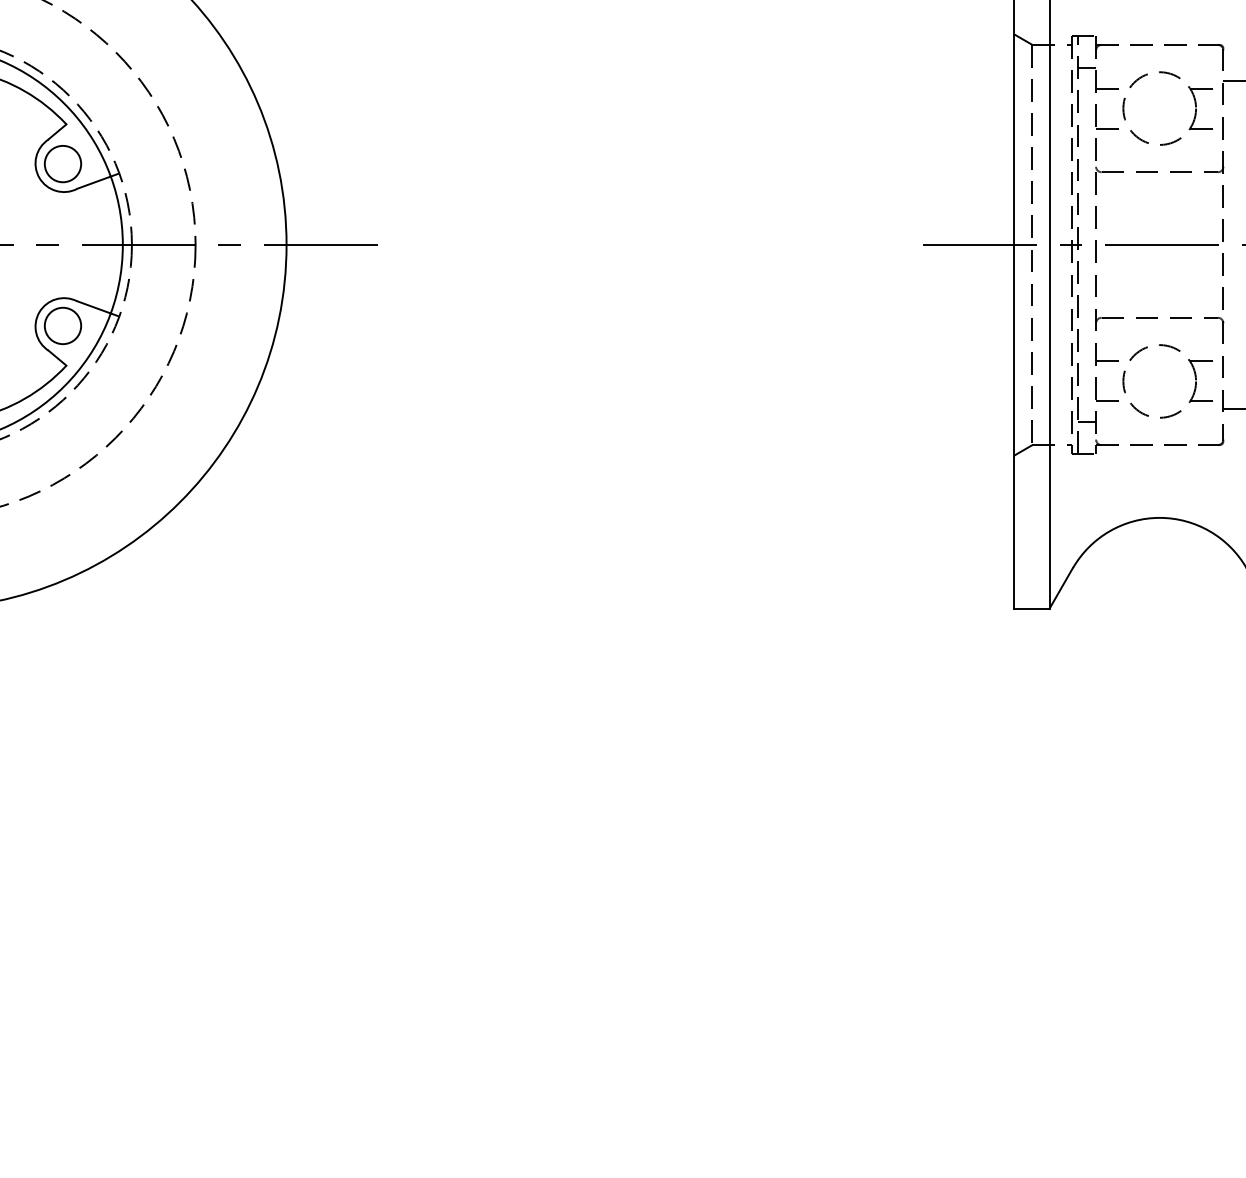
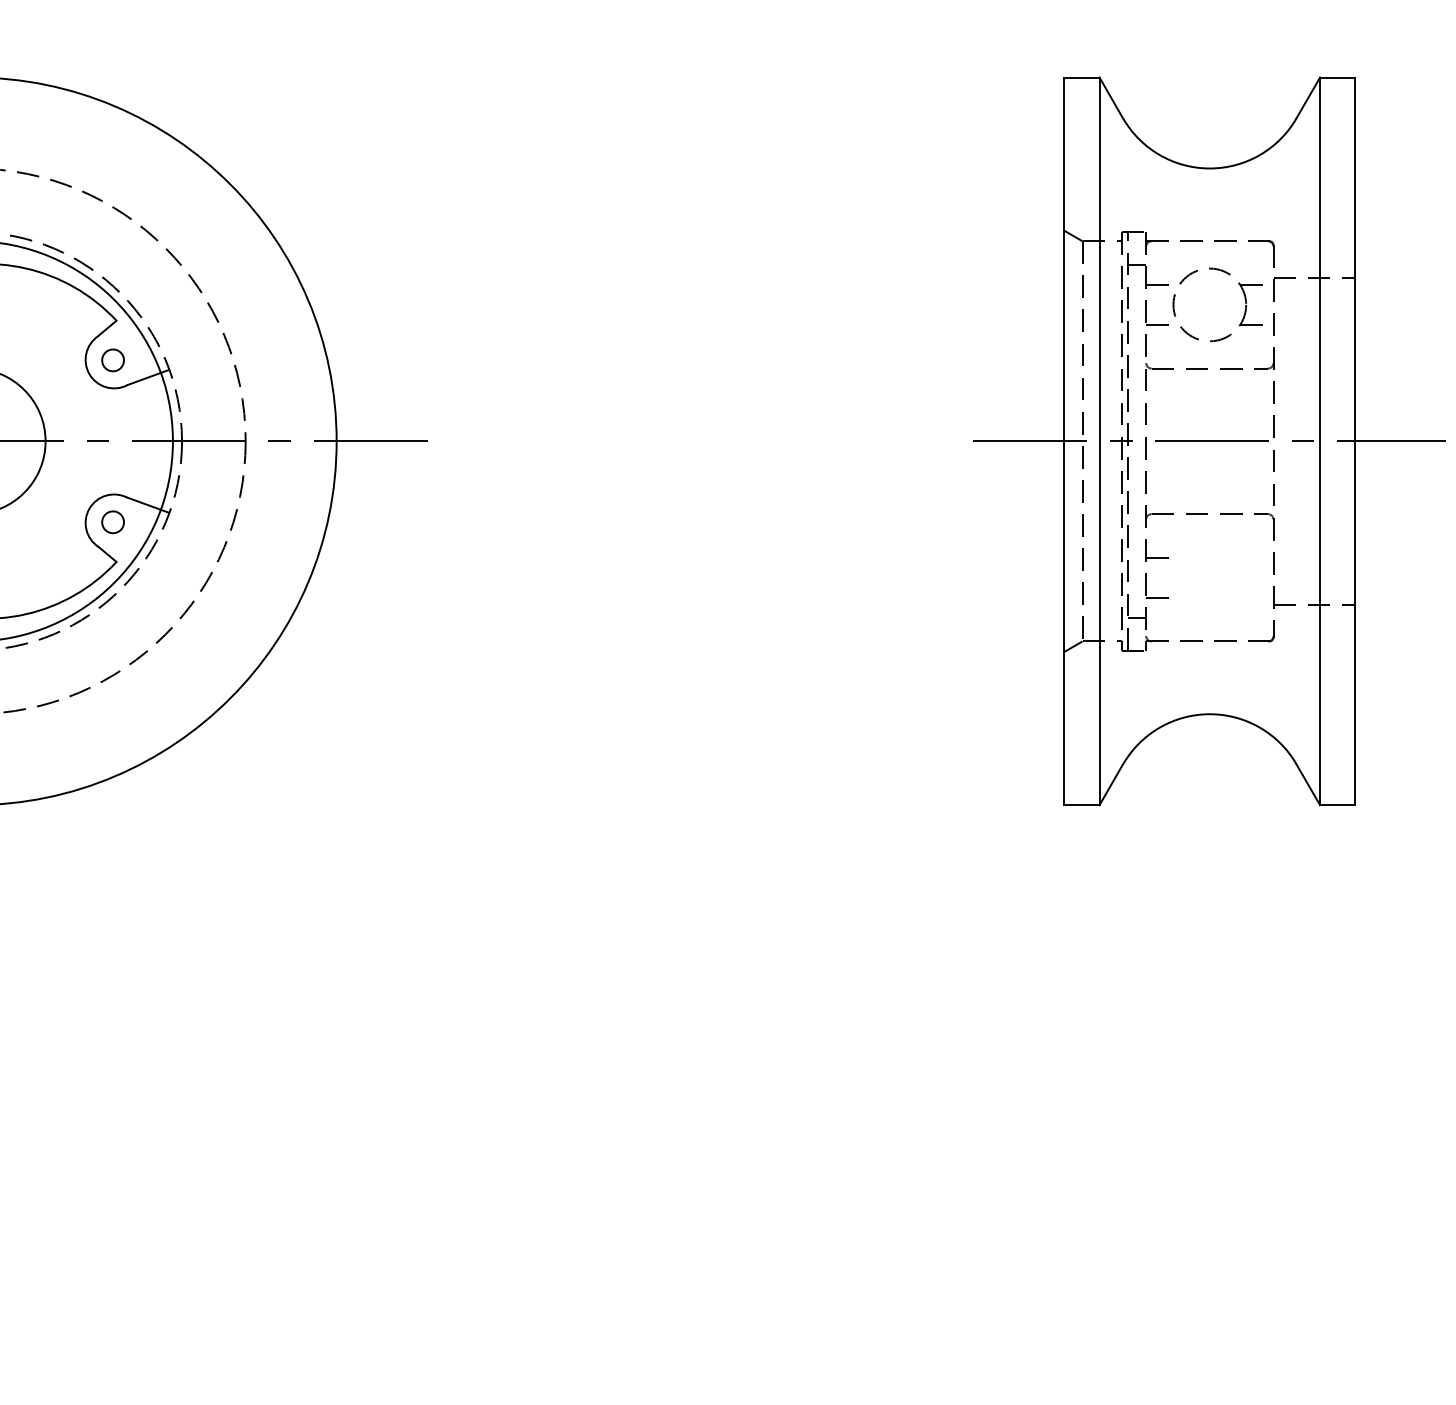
circle: (62, 164) -> (112, 360), size x0.6
circle: (62, 326) -> (112, 522), size x0.6
part: (1194, 376) -> (1244, 572), removed

